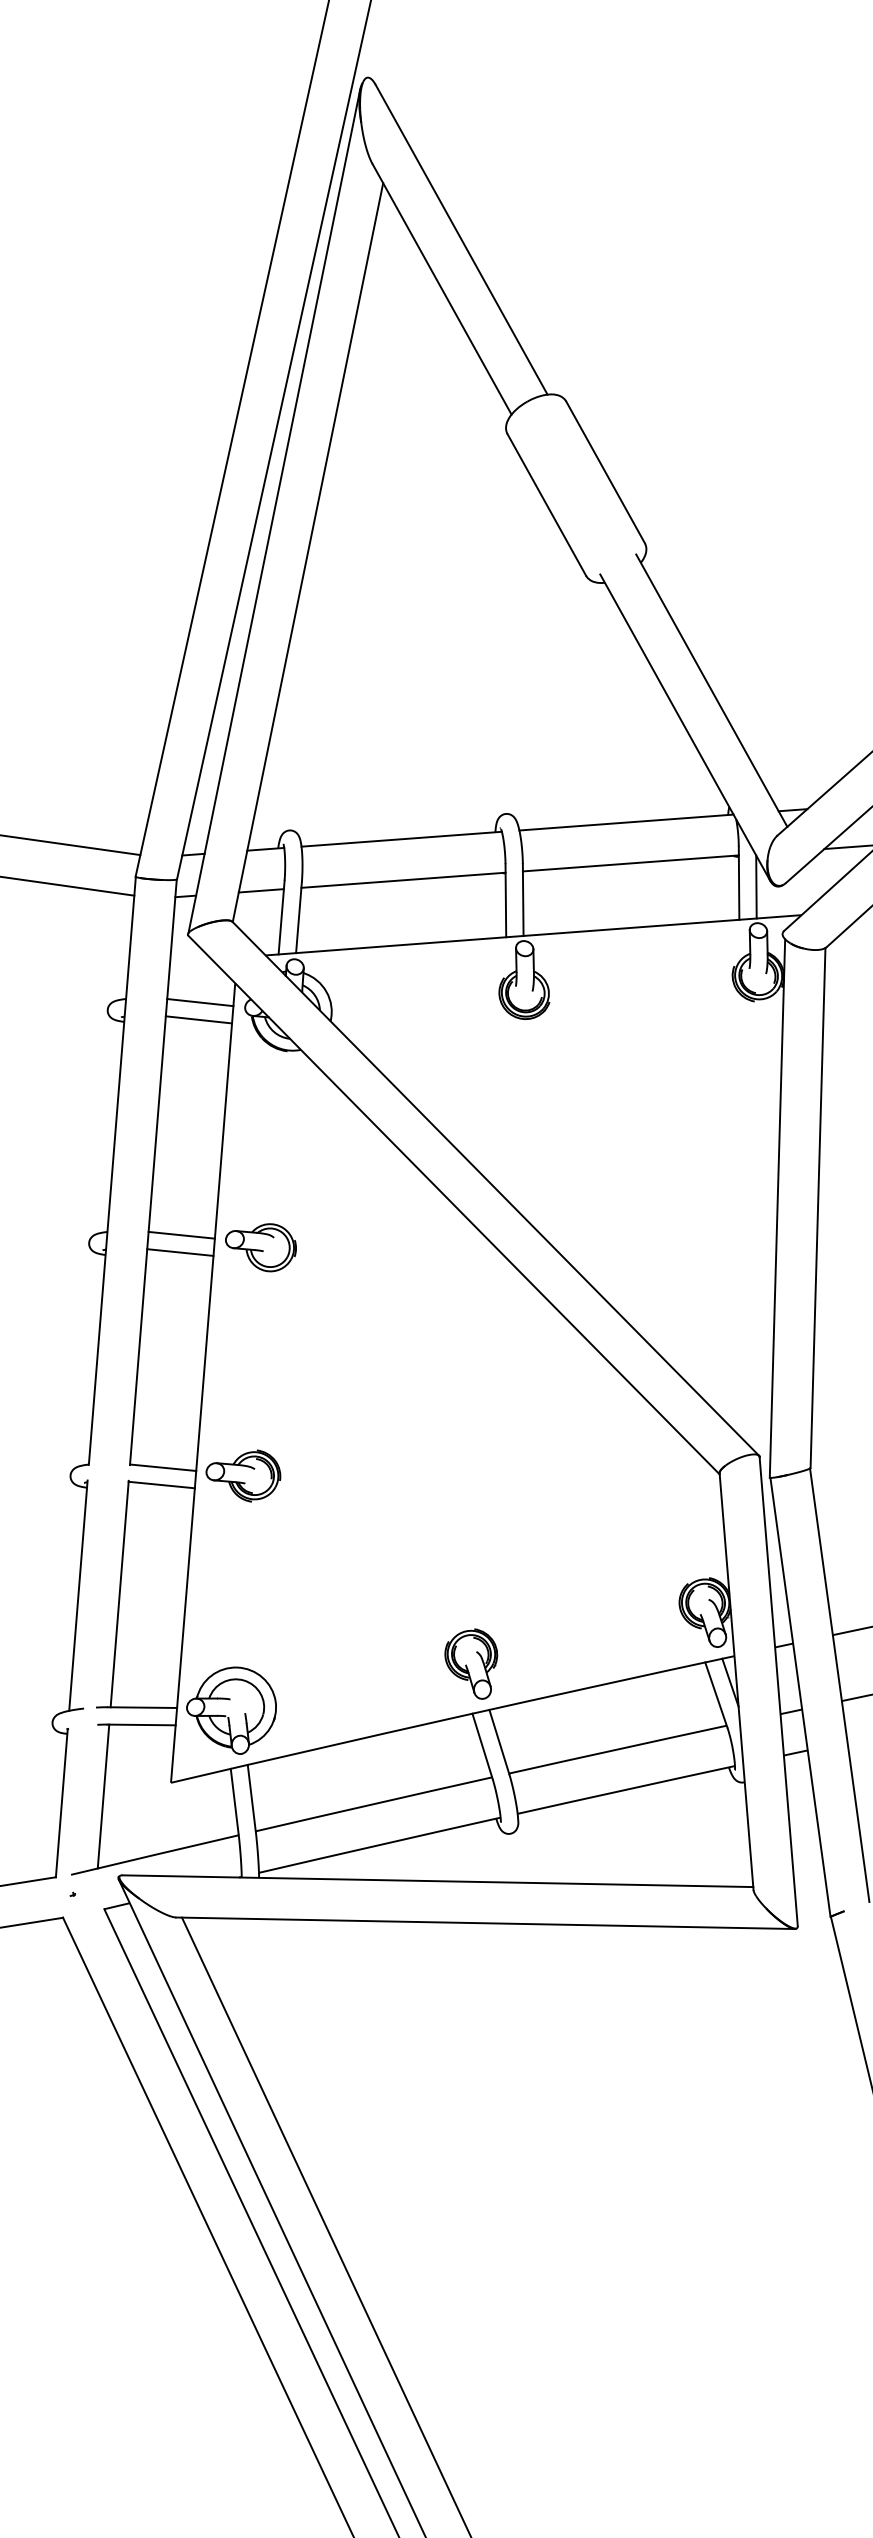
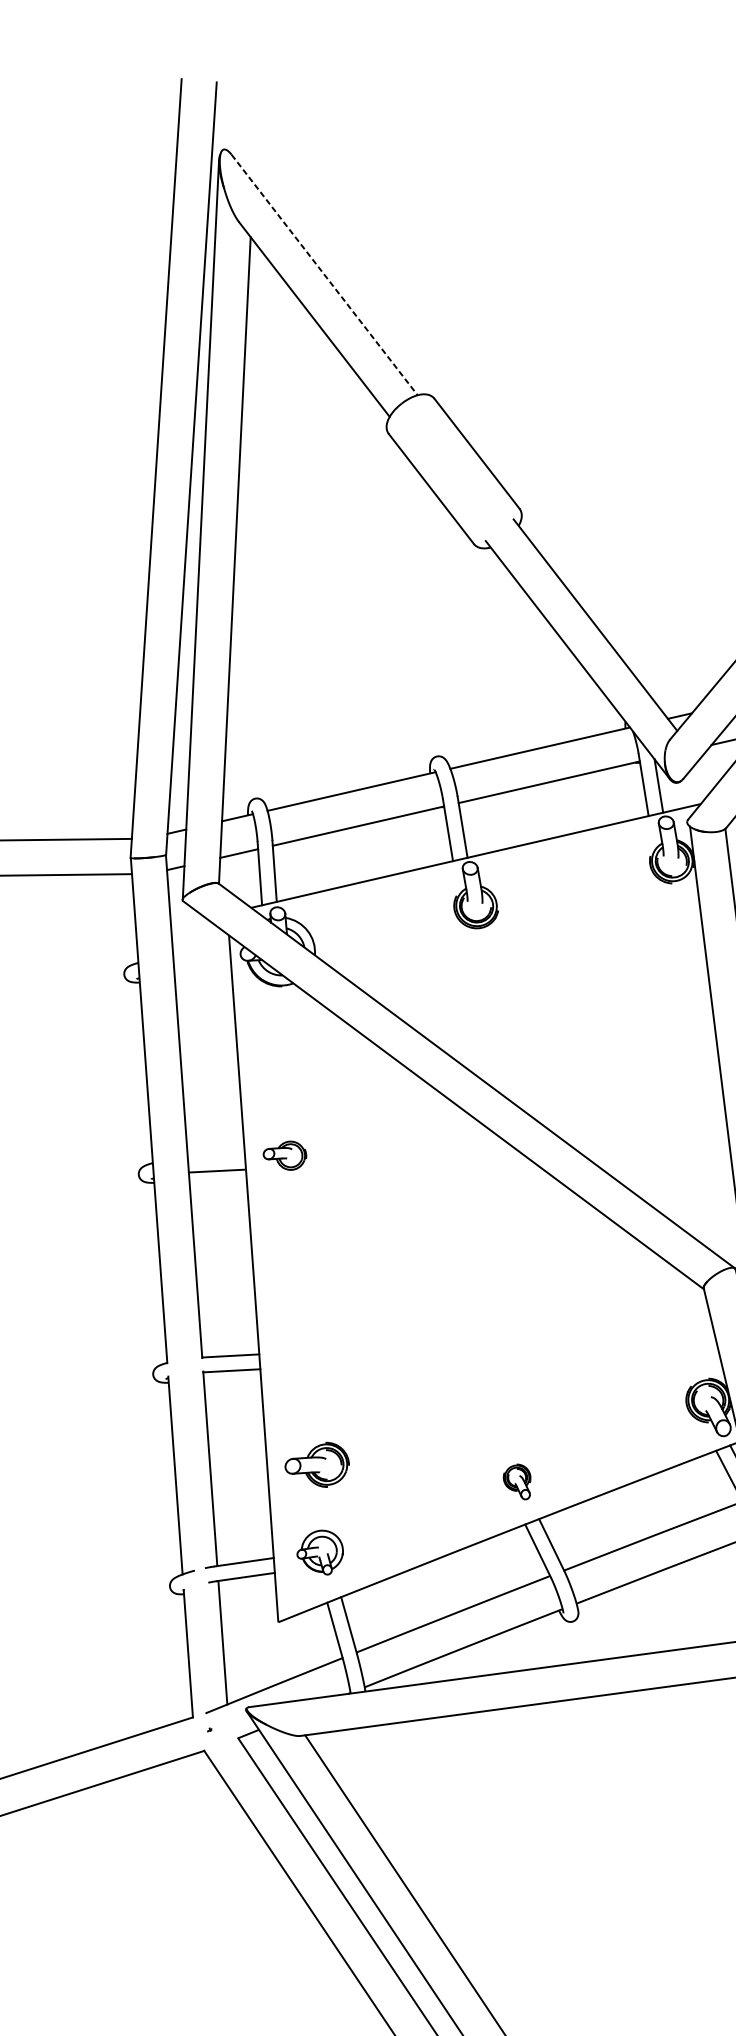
line: (461, 240) -> (324, 275), solid -> dashed
line: (200, 1002) -> (202, 956), removed
line: (198, 1019) -> (202, 970), removed
line: (181, 1234) -> (216, 1155), removed
part: (260, 1247) -> (284, 1156), size x0.7
part: (243, 1475) -> (317, 1465), moved
part: (471, 1663) -> (517, 1482), size x0.6
part: (231, 1710) -> (320, 1553), size x0.6

